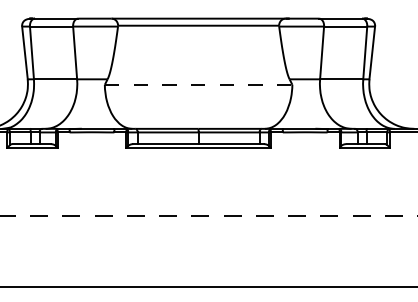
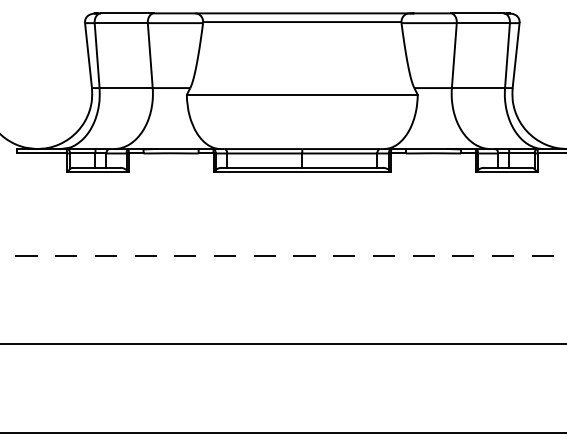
line: (198, 84) -> (302, 94), dashed -> solid

